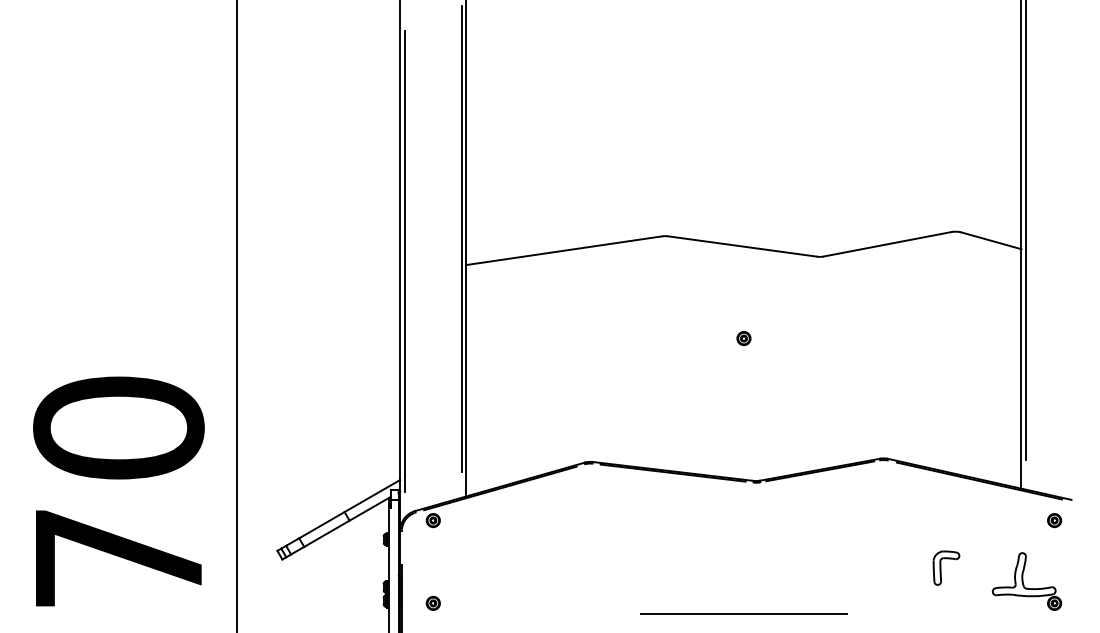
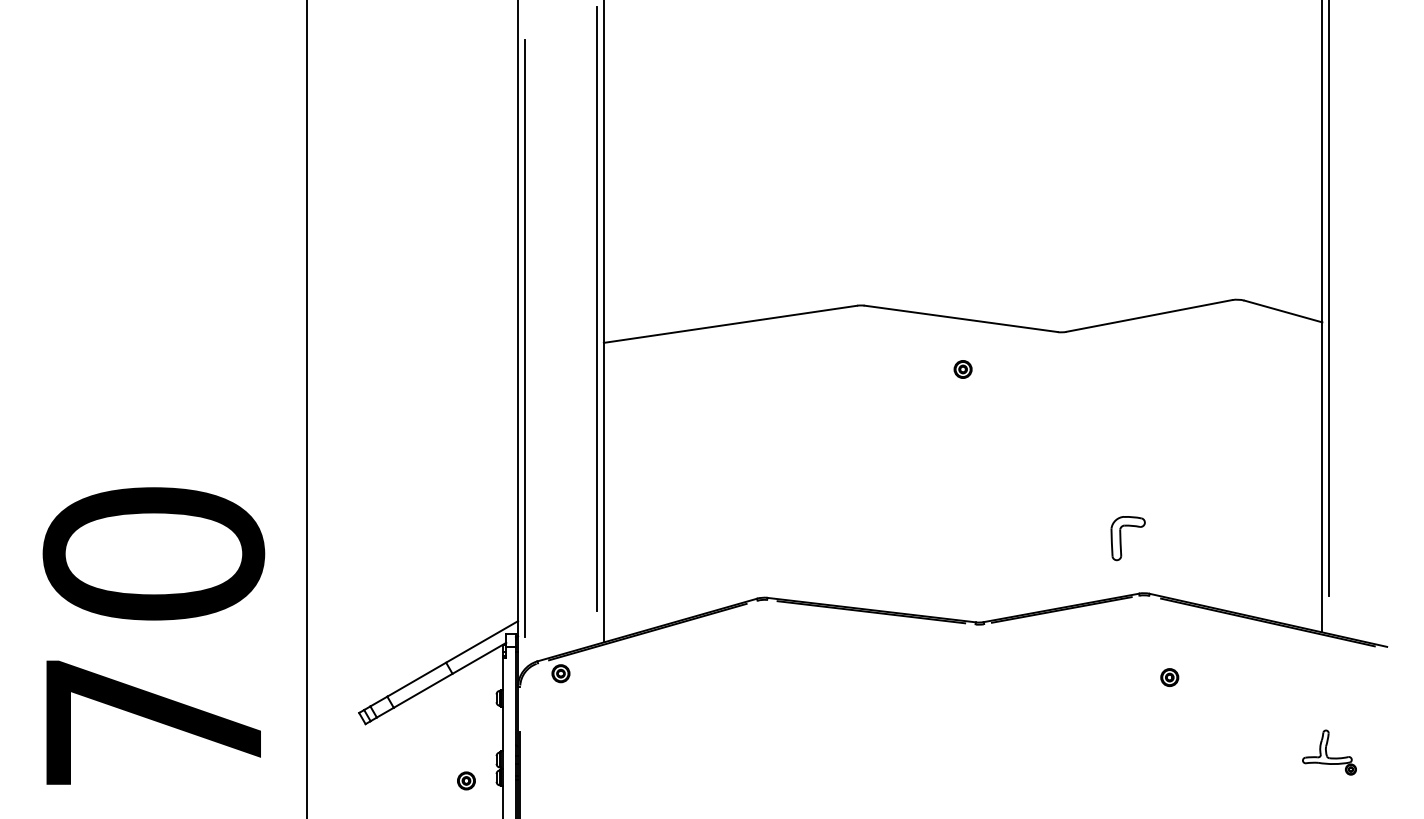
part: (743, 338) -> (962, 369), moved
part: (1054, 520) -> (1169, 677), moved
part: (946, 567) -> (1128, 537), moved
part: (1026, 581) -> (1328, 752), size x0.6
part: (432, 602) -> (465, 779), moved
line: (743, 614) -> (962, 795), removed

